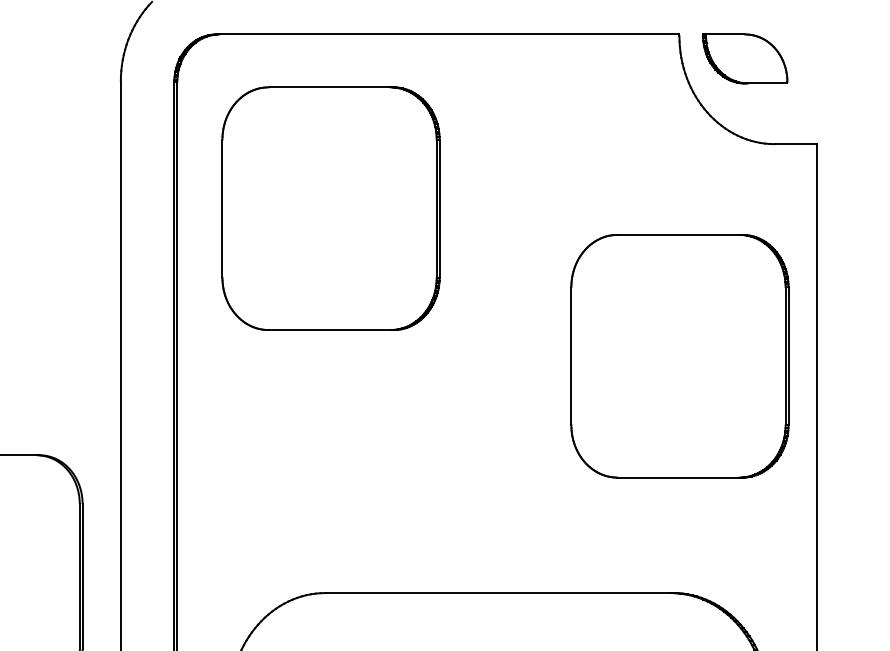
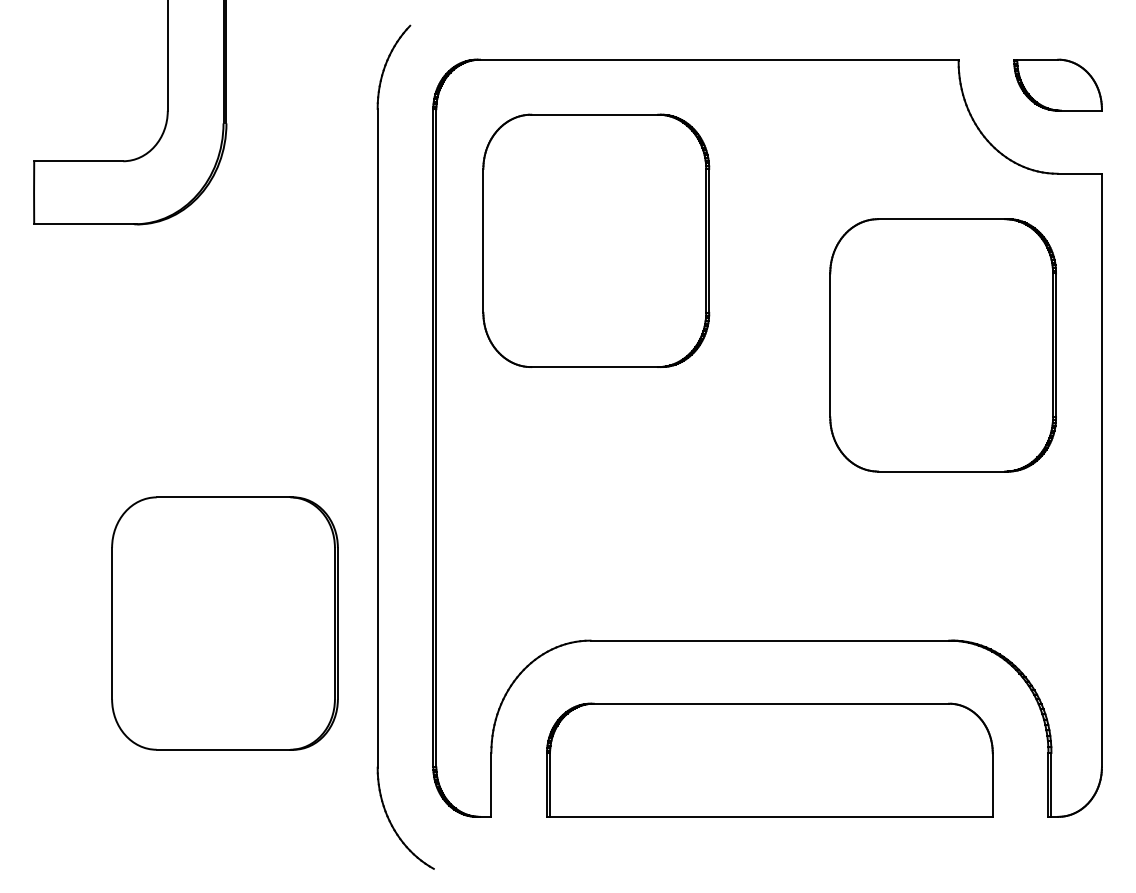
part: (744, 58) -> (1057, 84), moved
part: (679, 356) -> (942, 345), moved

